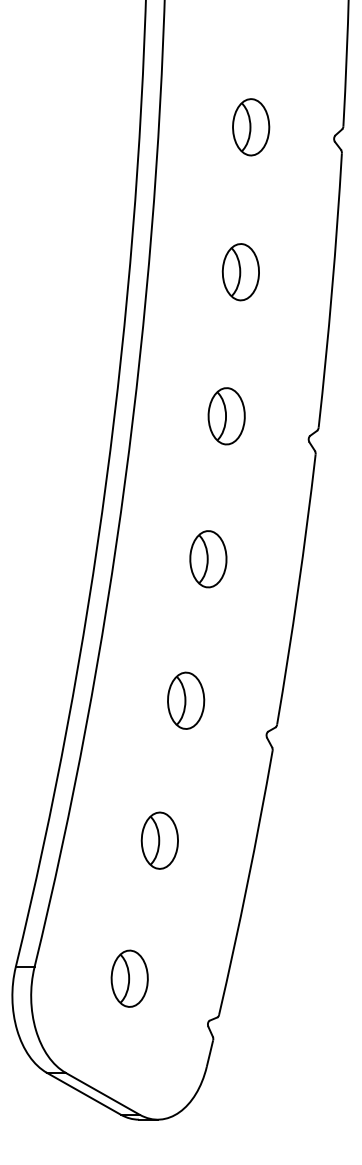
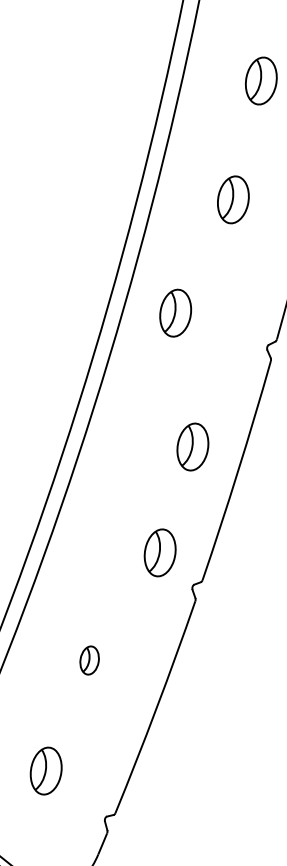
part: (226, 416) -> (175, 313), moved
part: (208, 559) -> (192, 447), moved
part: (186, 700) -> (160, 552), moved
part: (159, 840) -> (89, 660), size x0.6

